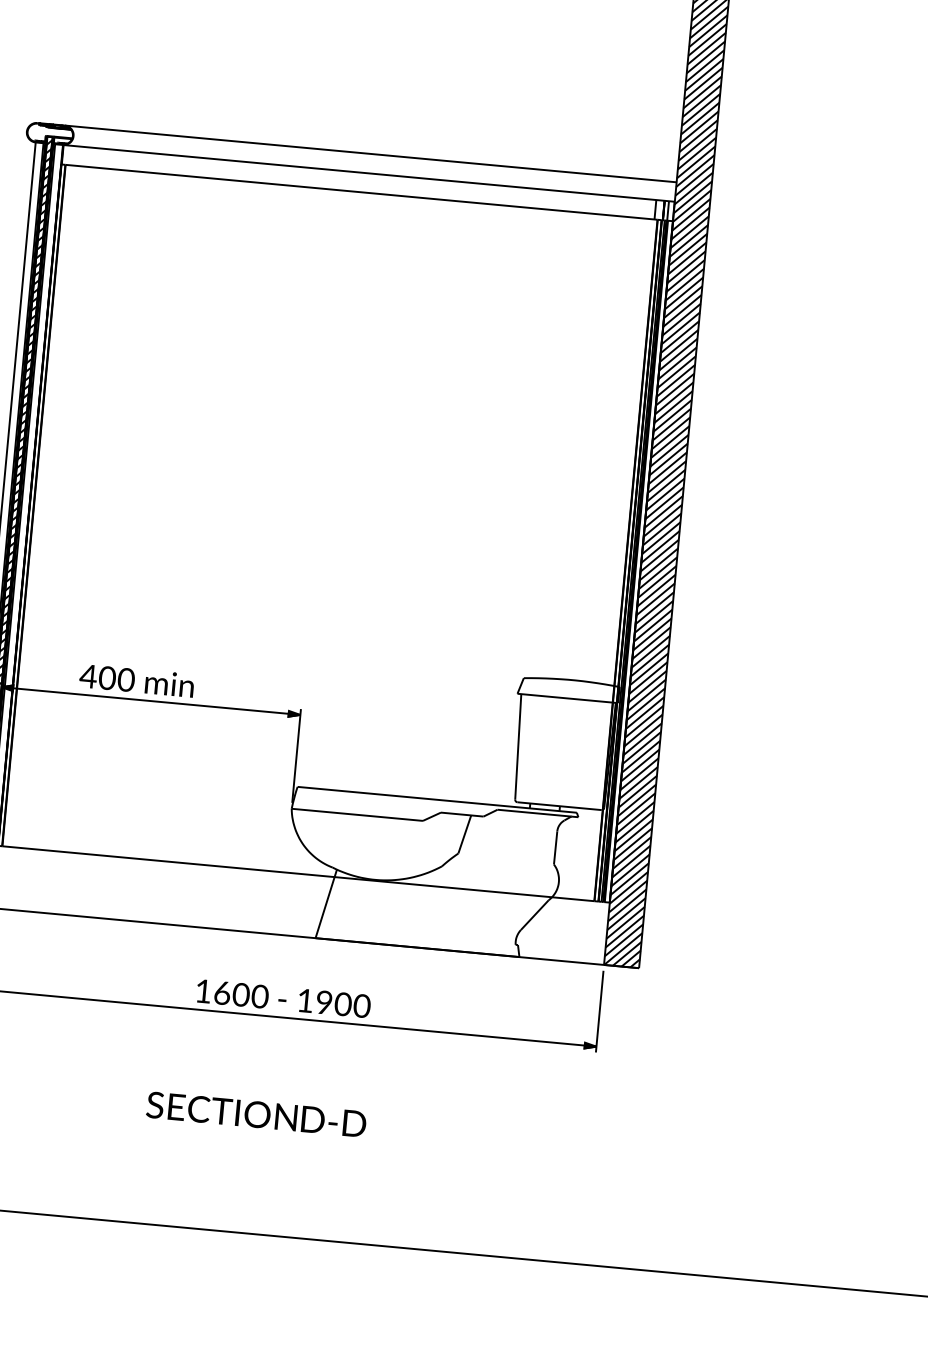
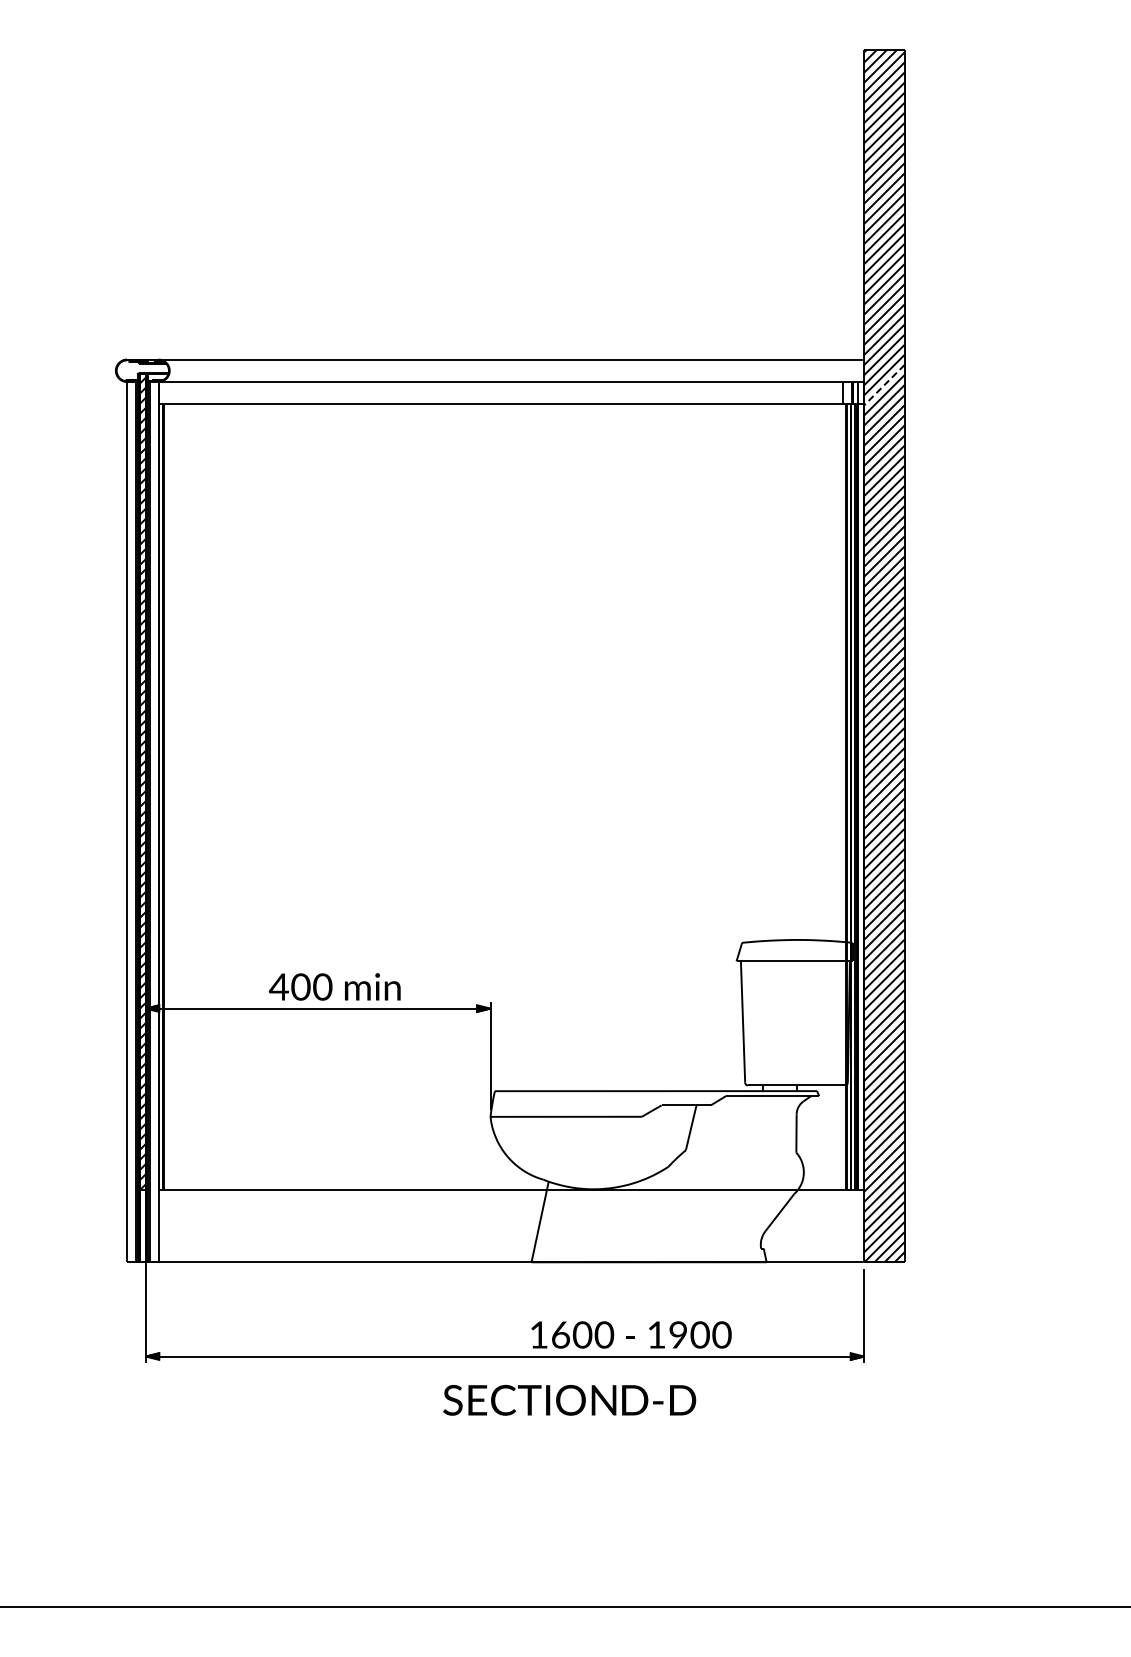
line: (692, 206) -> (884, 385), solid -> dashed
text: (136, 680) -> (334, 986), moved
text: (283, 998) -> (631, 1334), moved
text: (256, 1114) -> (569, 1400), moved

